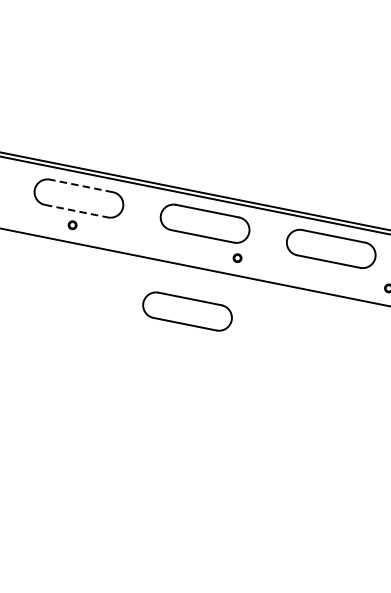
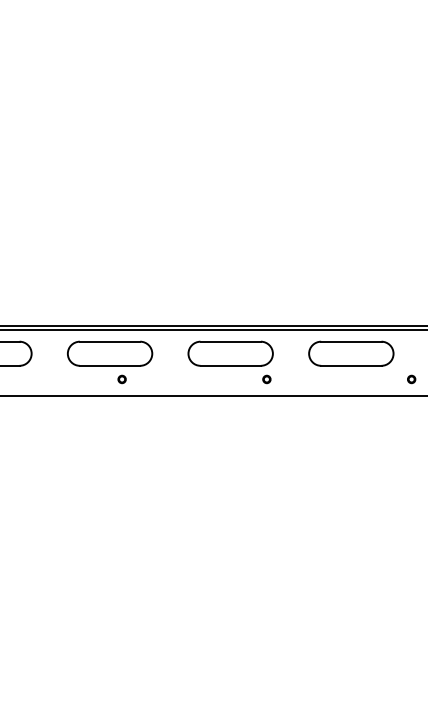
line: (80, 185) -> (109, 341), dashed -> solid
line: (76, 210) -> (110, 365), dashed -> solid
part: (71, 225) -> (121, 379), moved
part: (187, 311) -> (230, 437), removed

